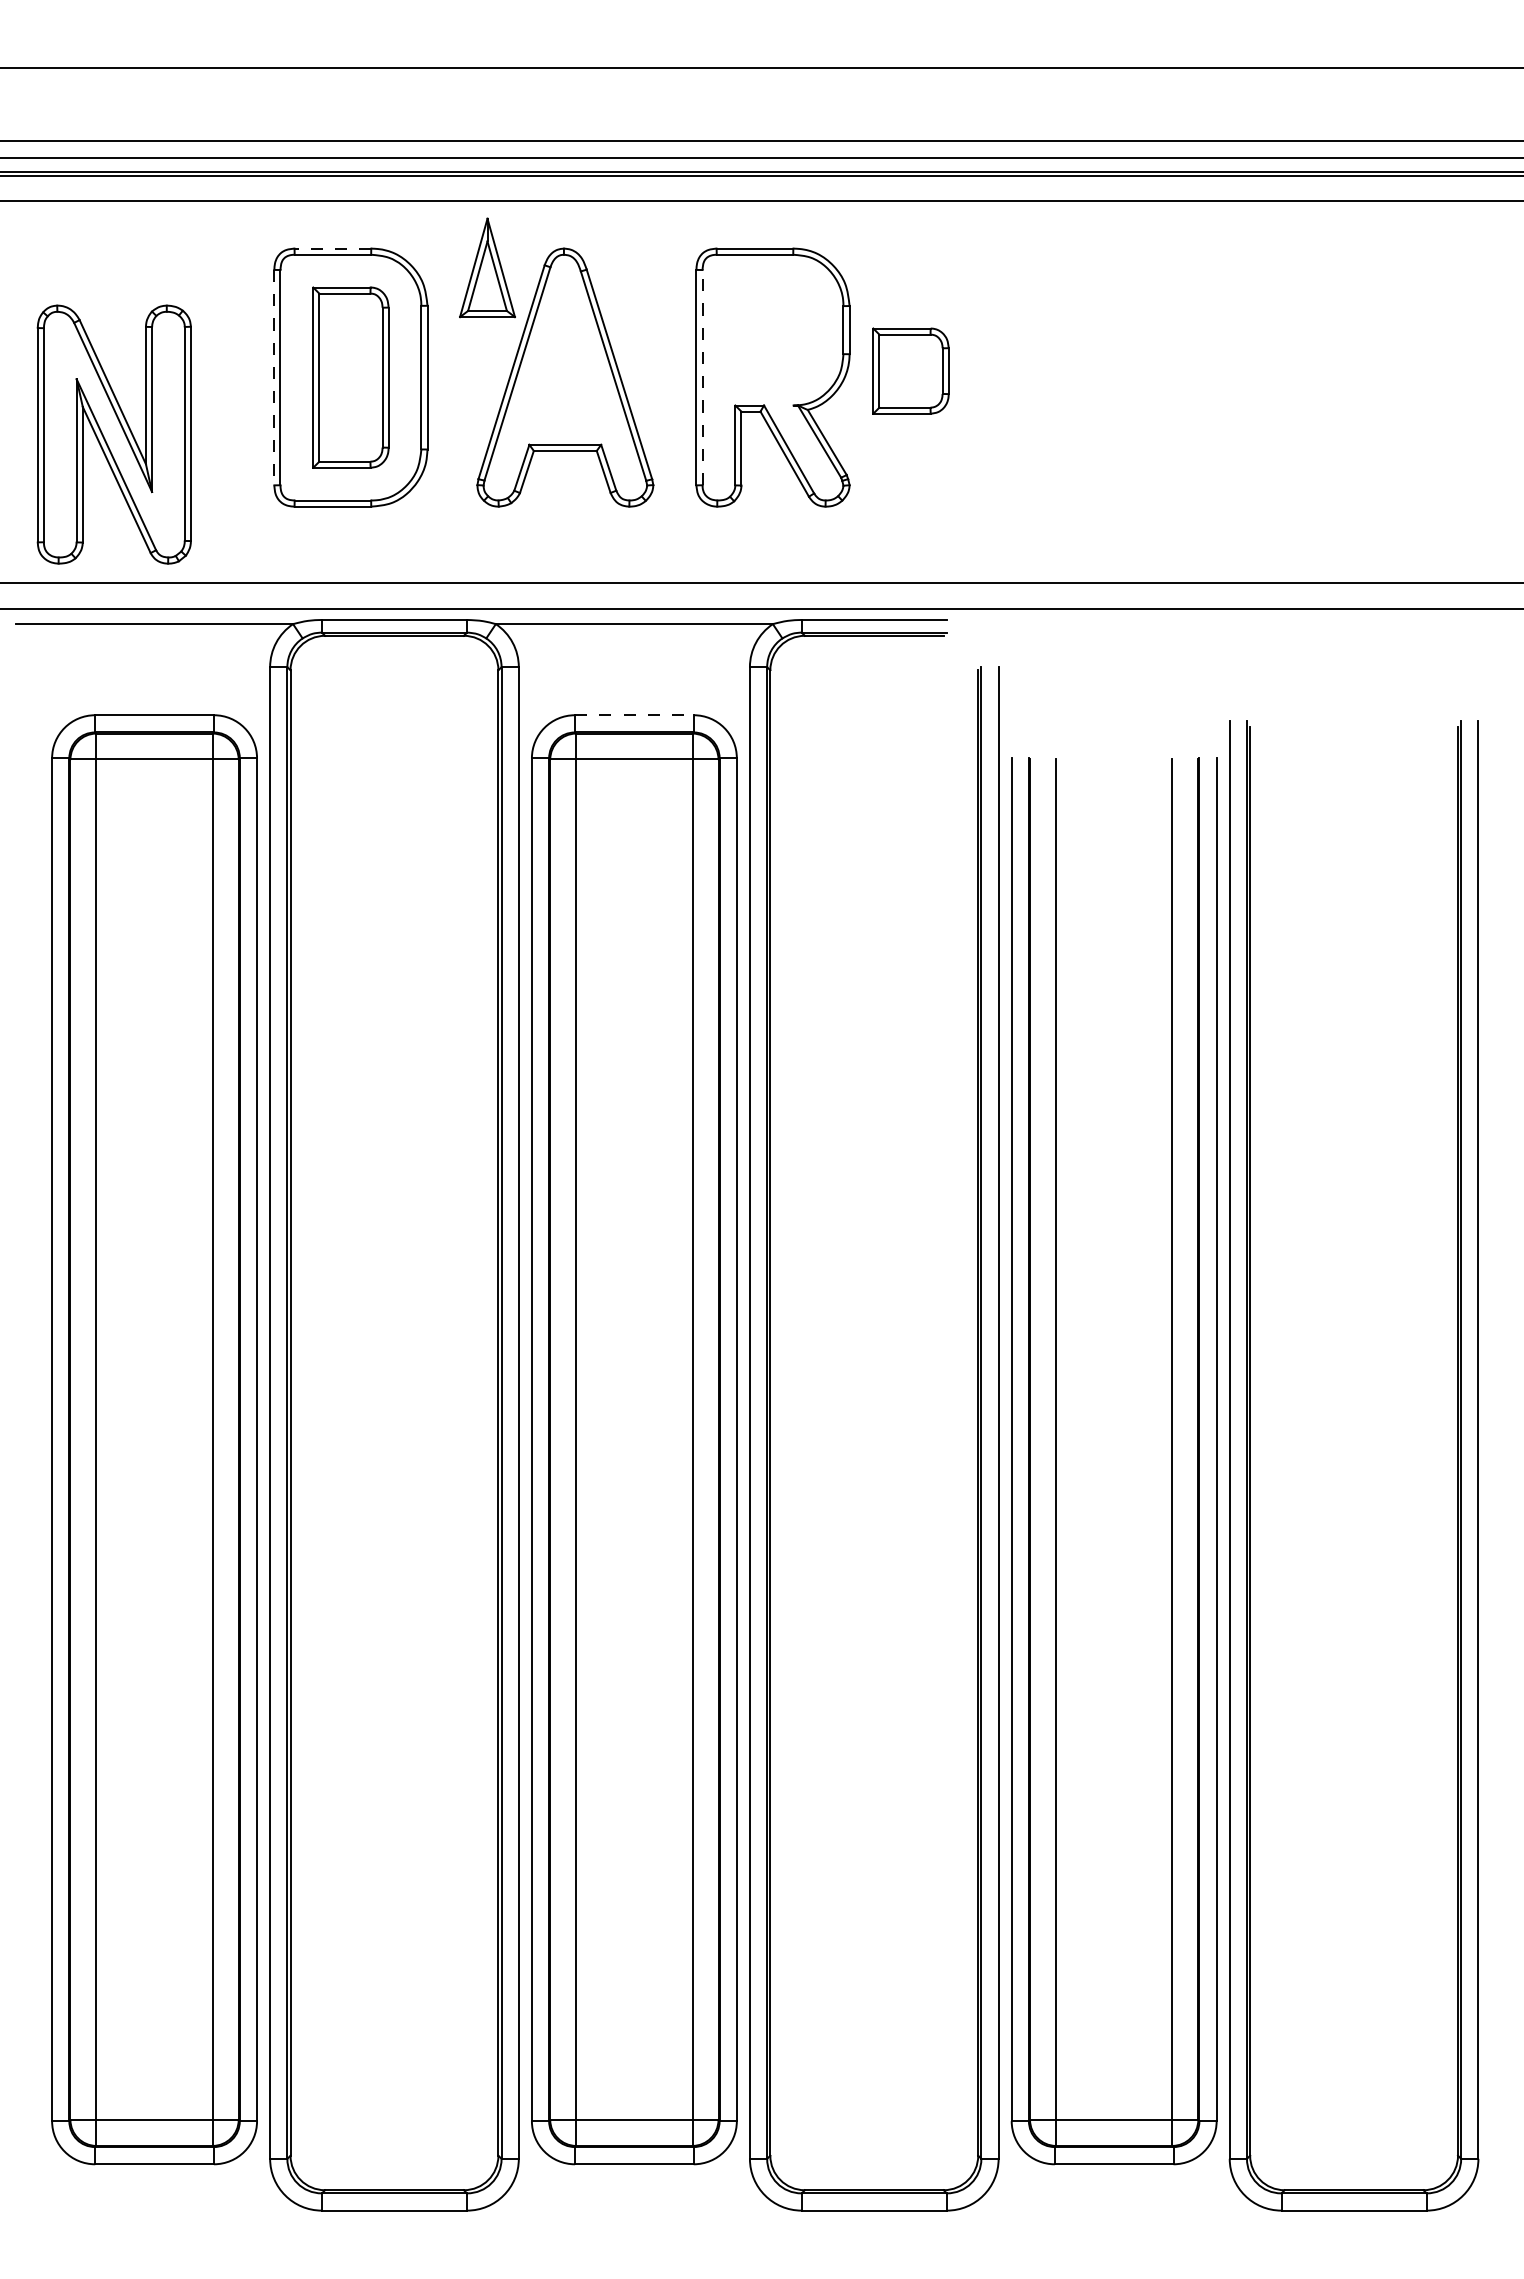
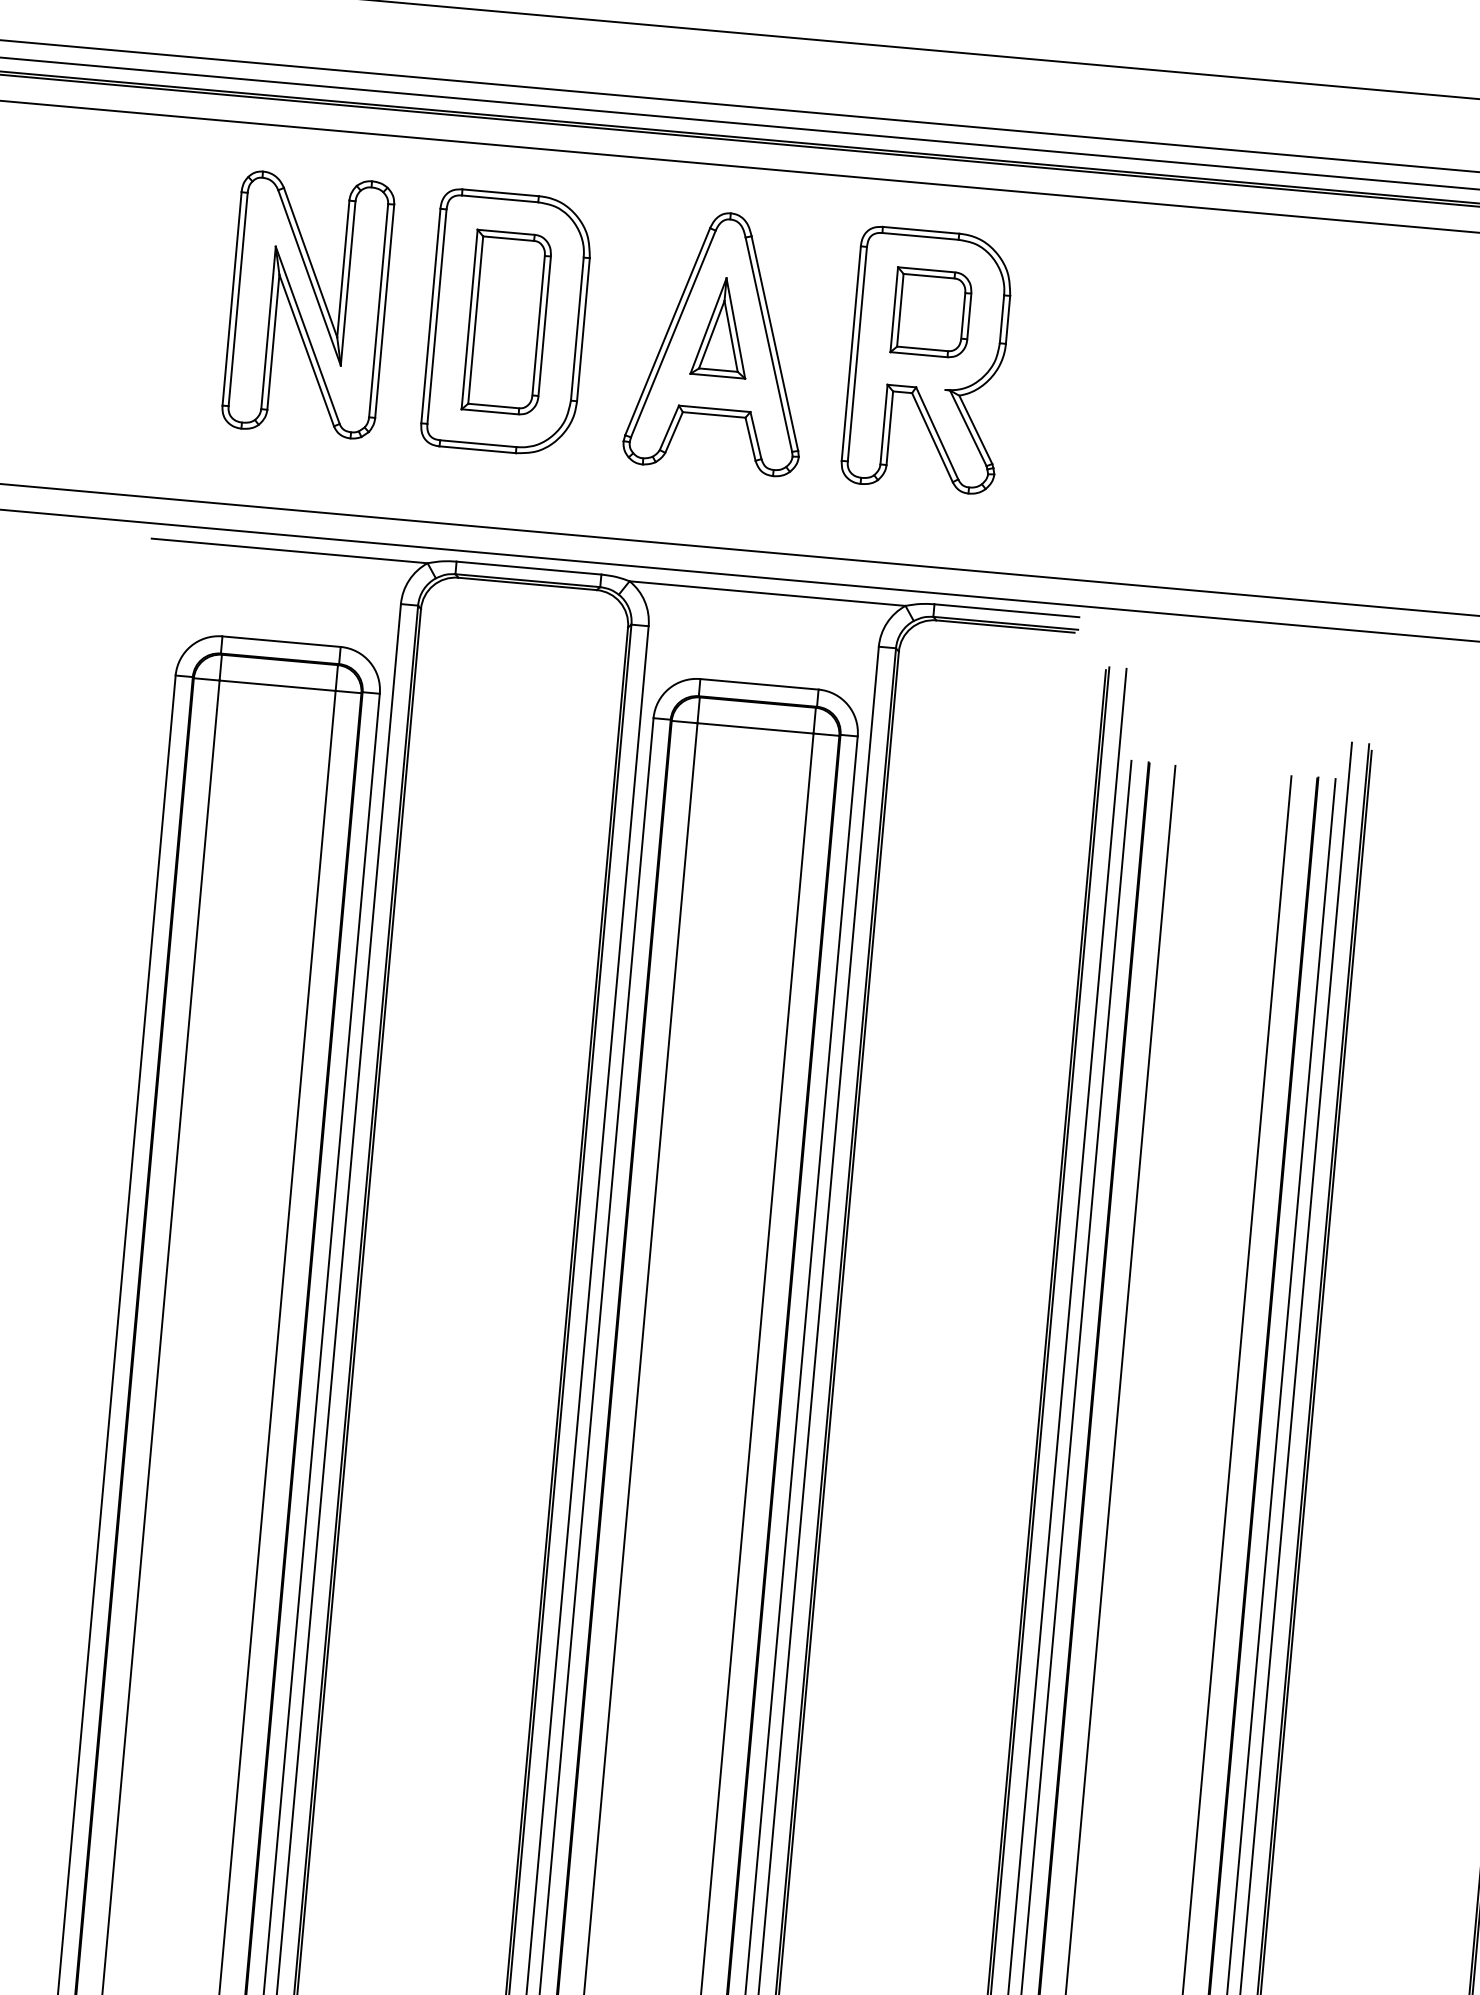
line: (332, 248) -> (500, 192), dashed -> solid
part: (487, 267) -> (722, 326), moved
part: (910, 370) -> (931, 312), moved
line: (274, 377) -> (431, 315), dashed -> solid
line: (702, 377) -> (857, 353), dashed -> solid
part: (113, 434) -> (307, 304), moved
line: (634, 715) -> (759, 684), dashed -> solid

